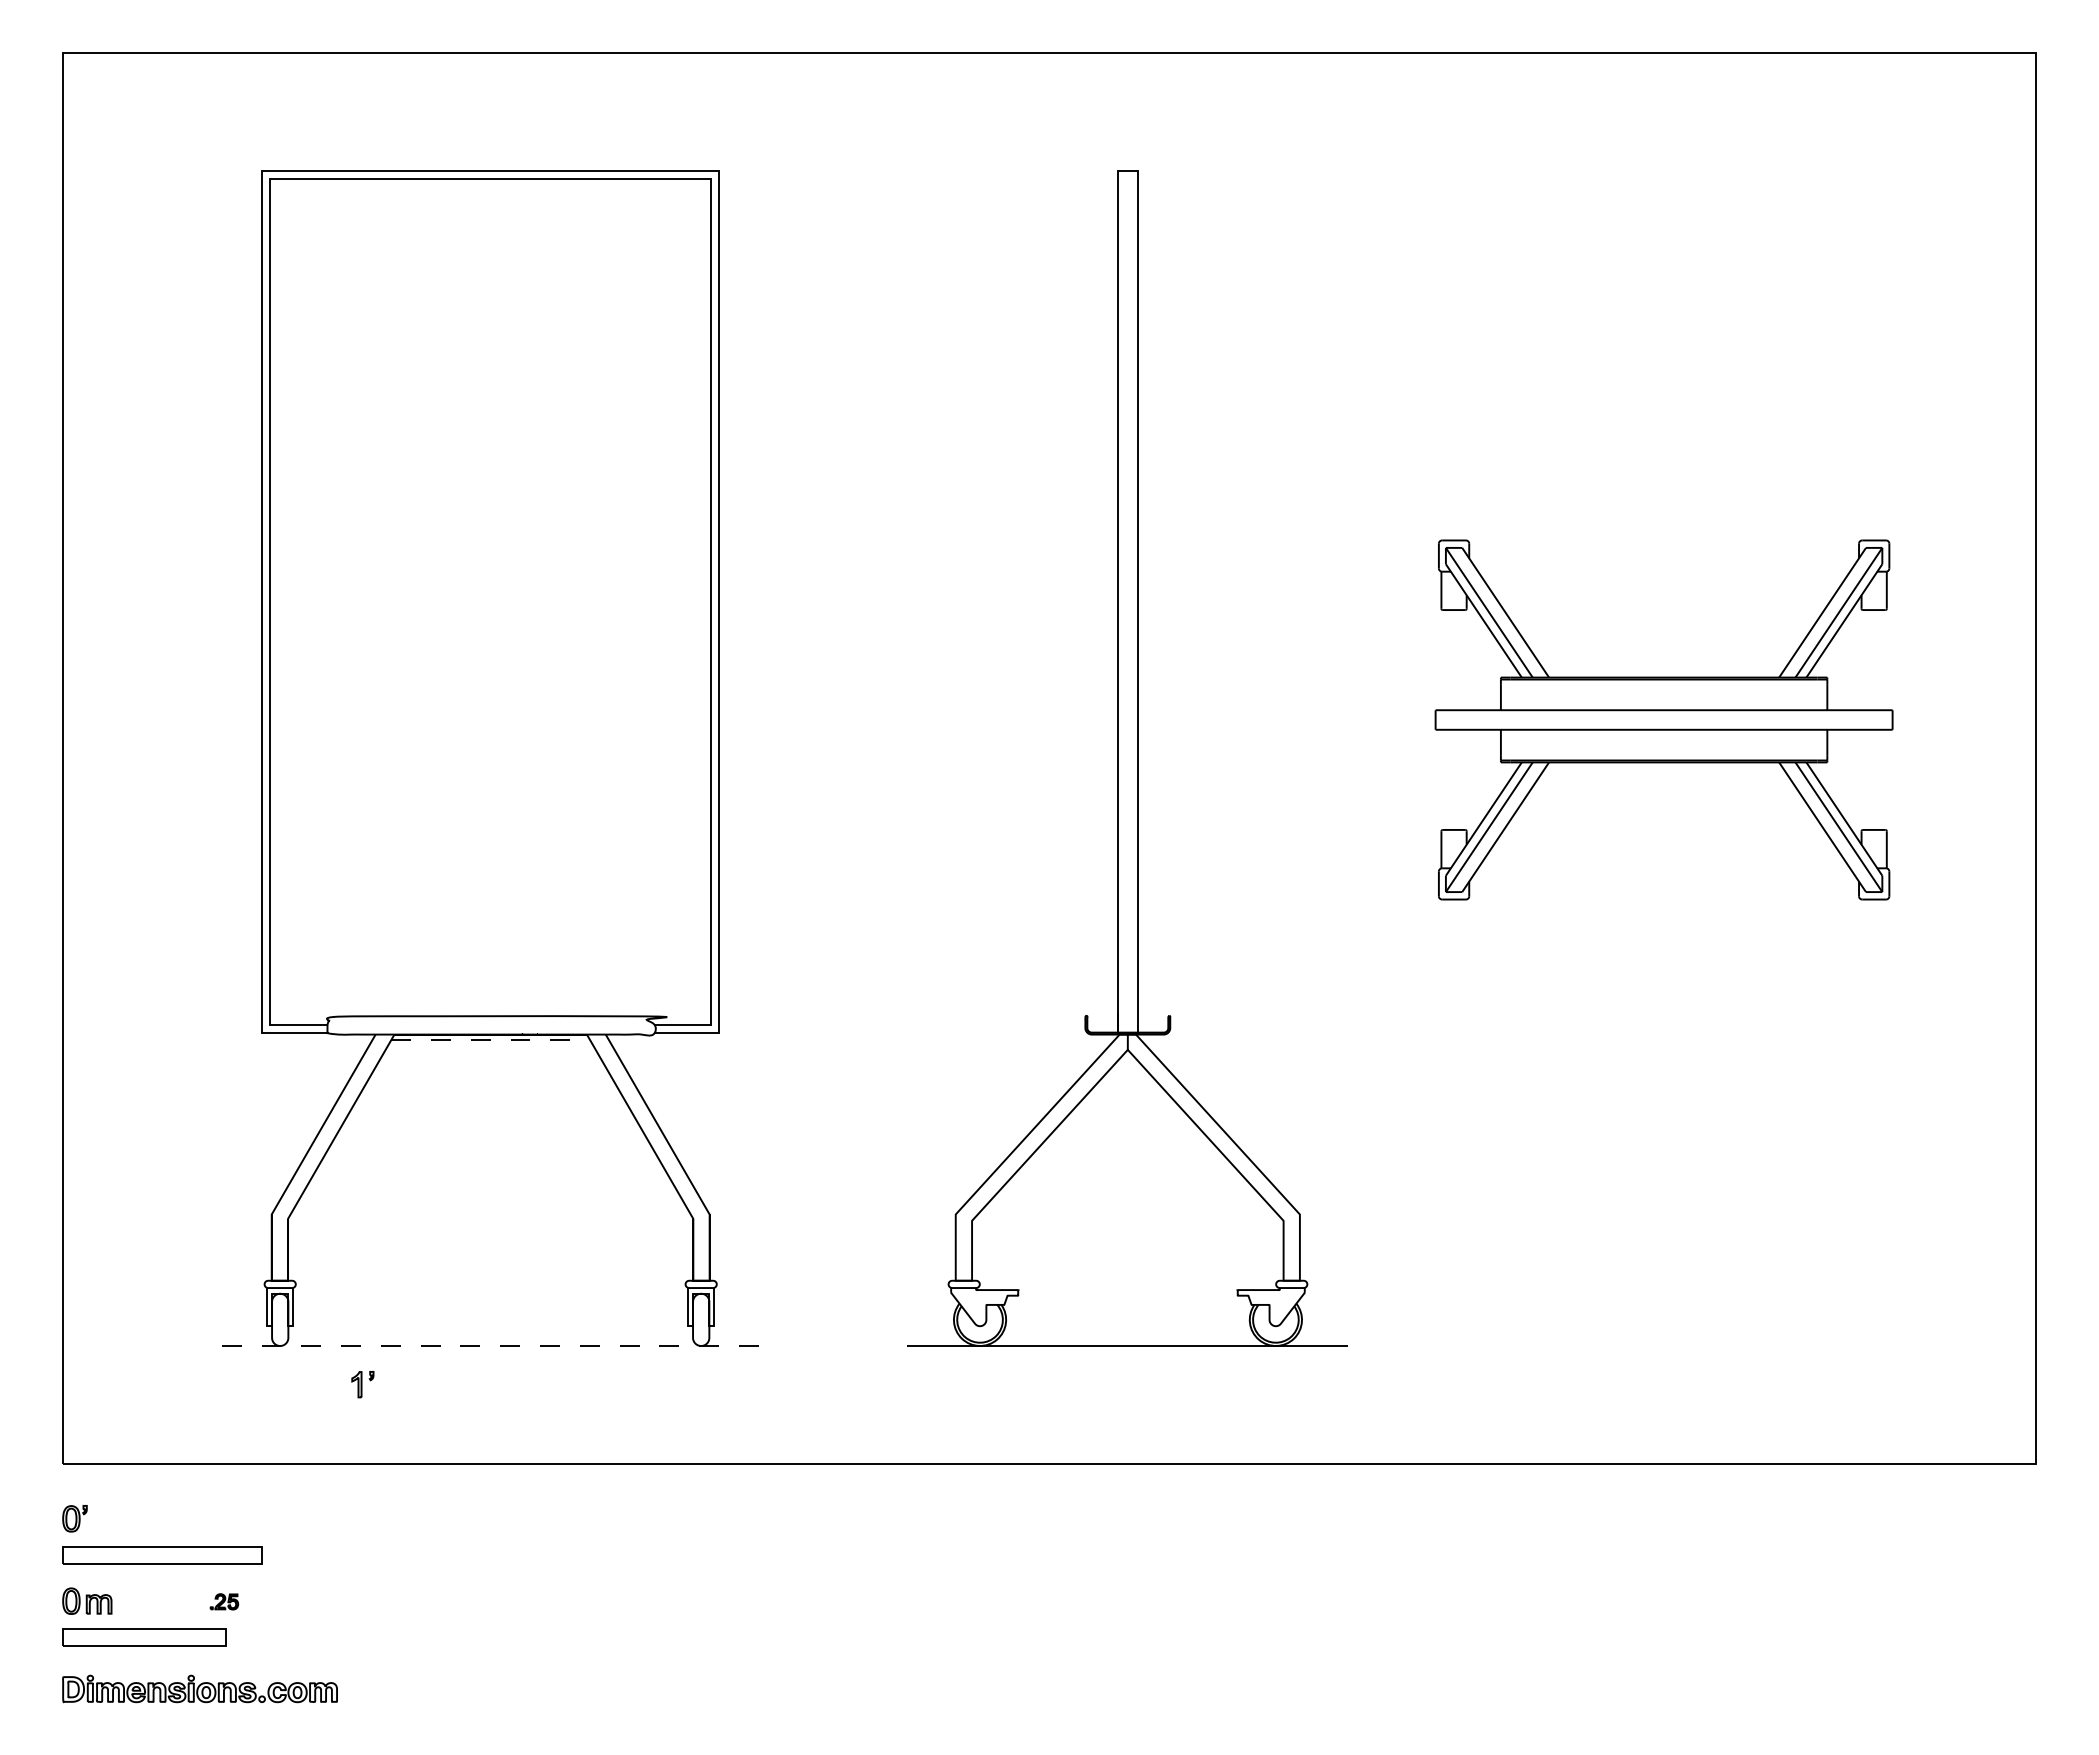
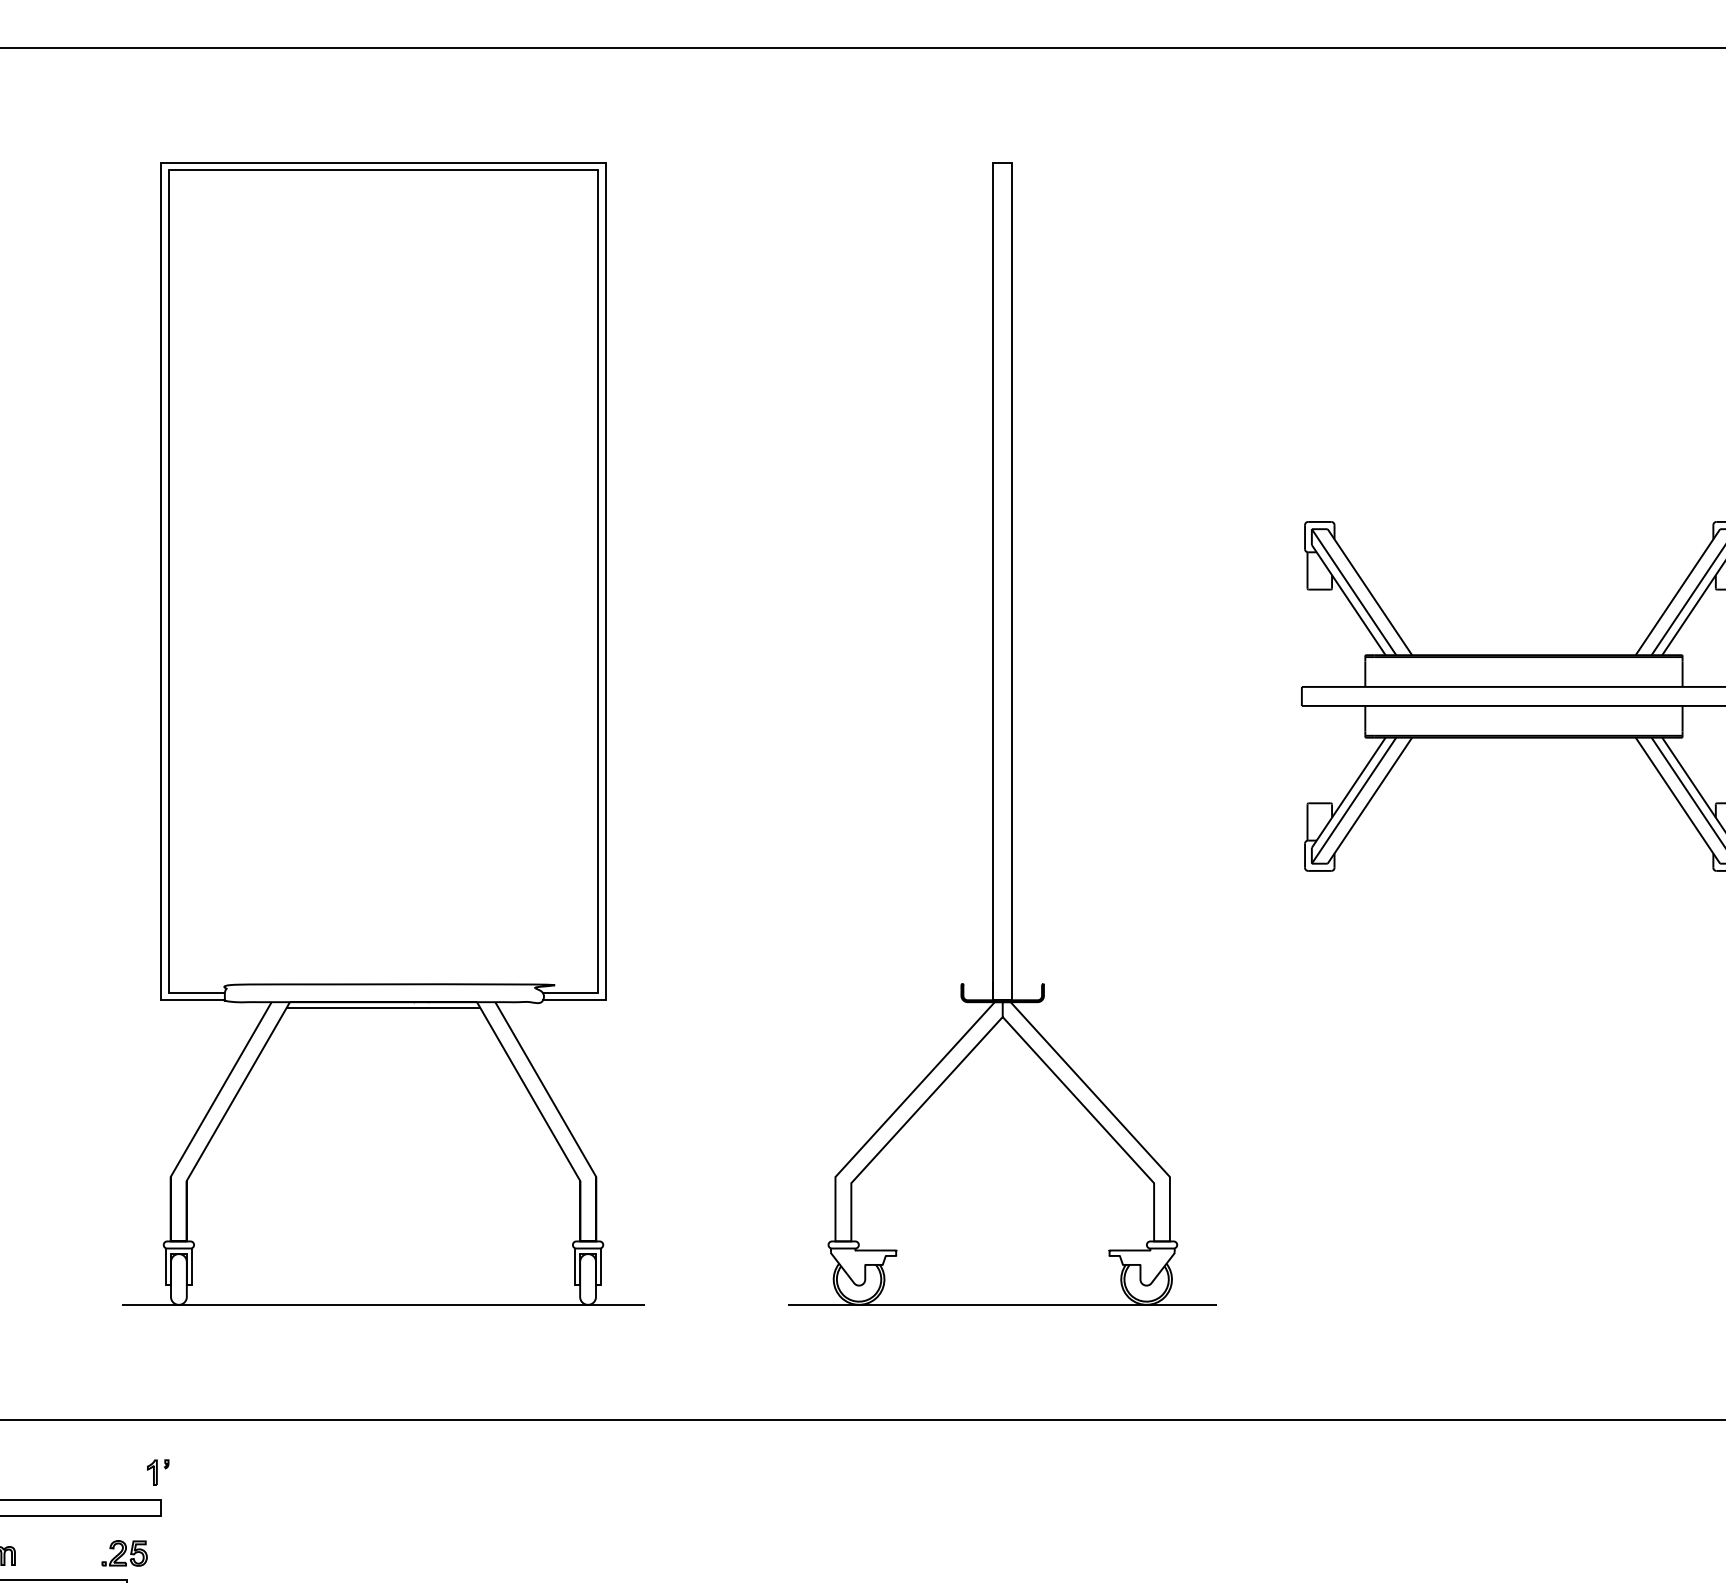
line: (490, 1040) -> (383, 1007), dashed -> solid
line: (490, 1345) -> (383, 1304), dashed -> solid
part: (362, 1384) -> (157, 1472), moved
part: (224, 1601) -> (124, 1553), size x1.67

